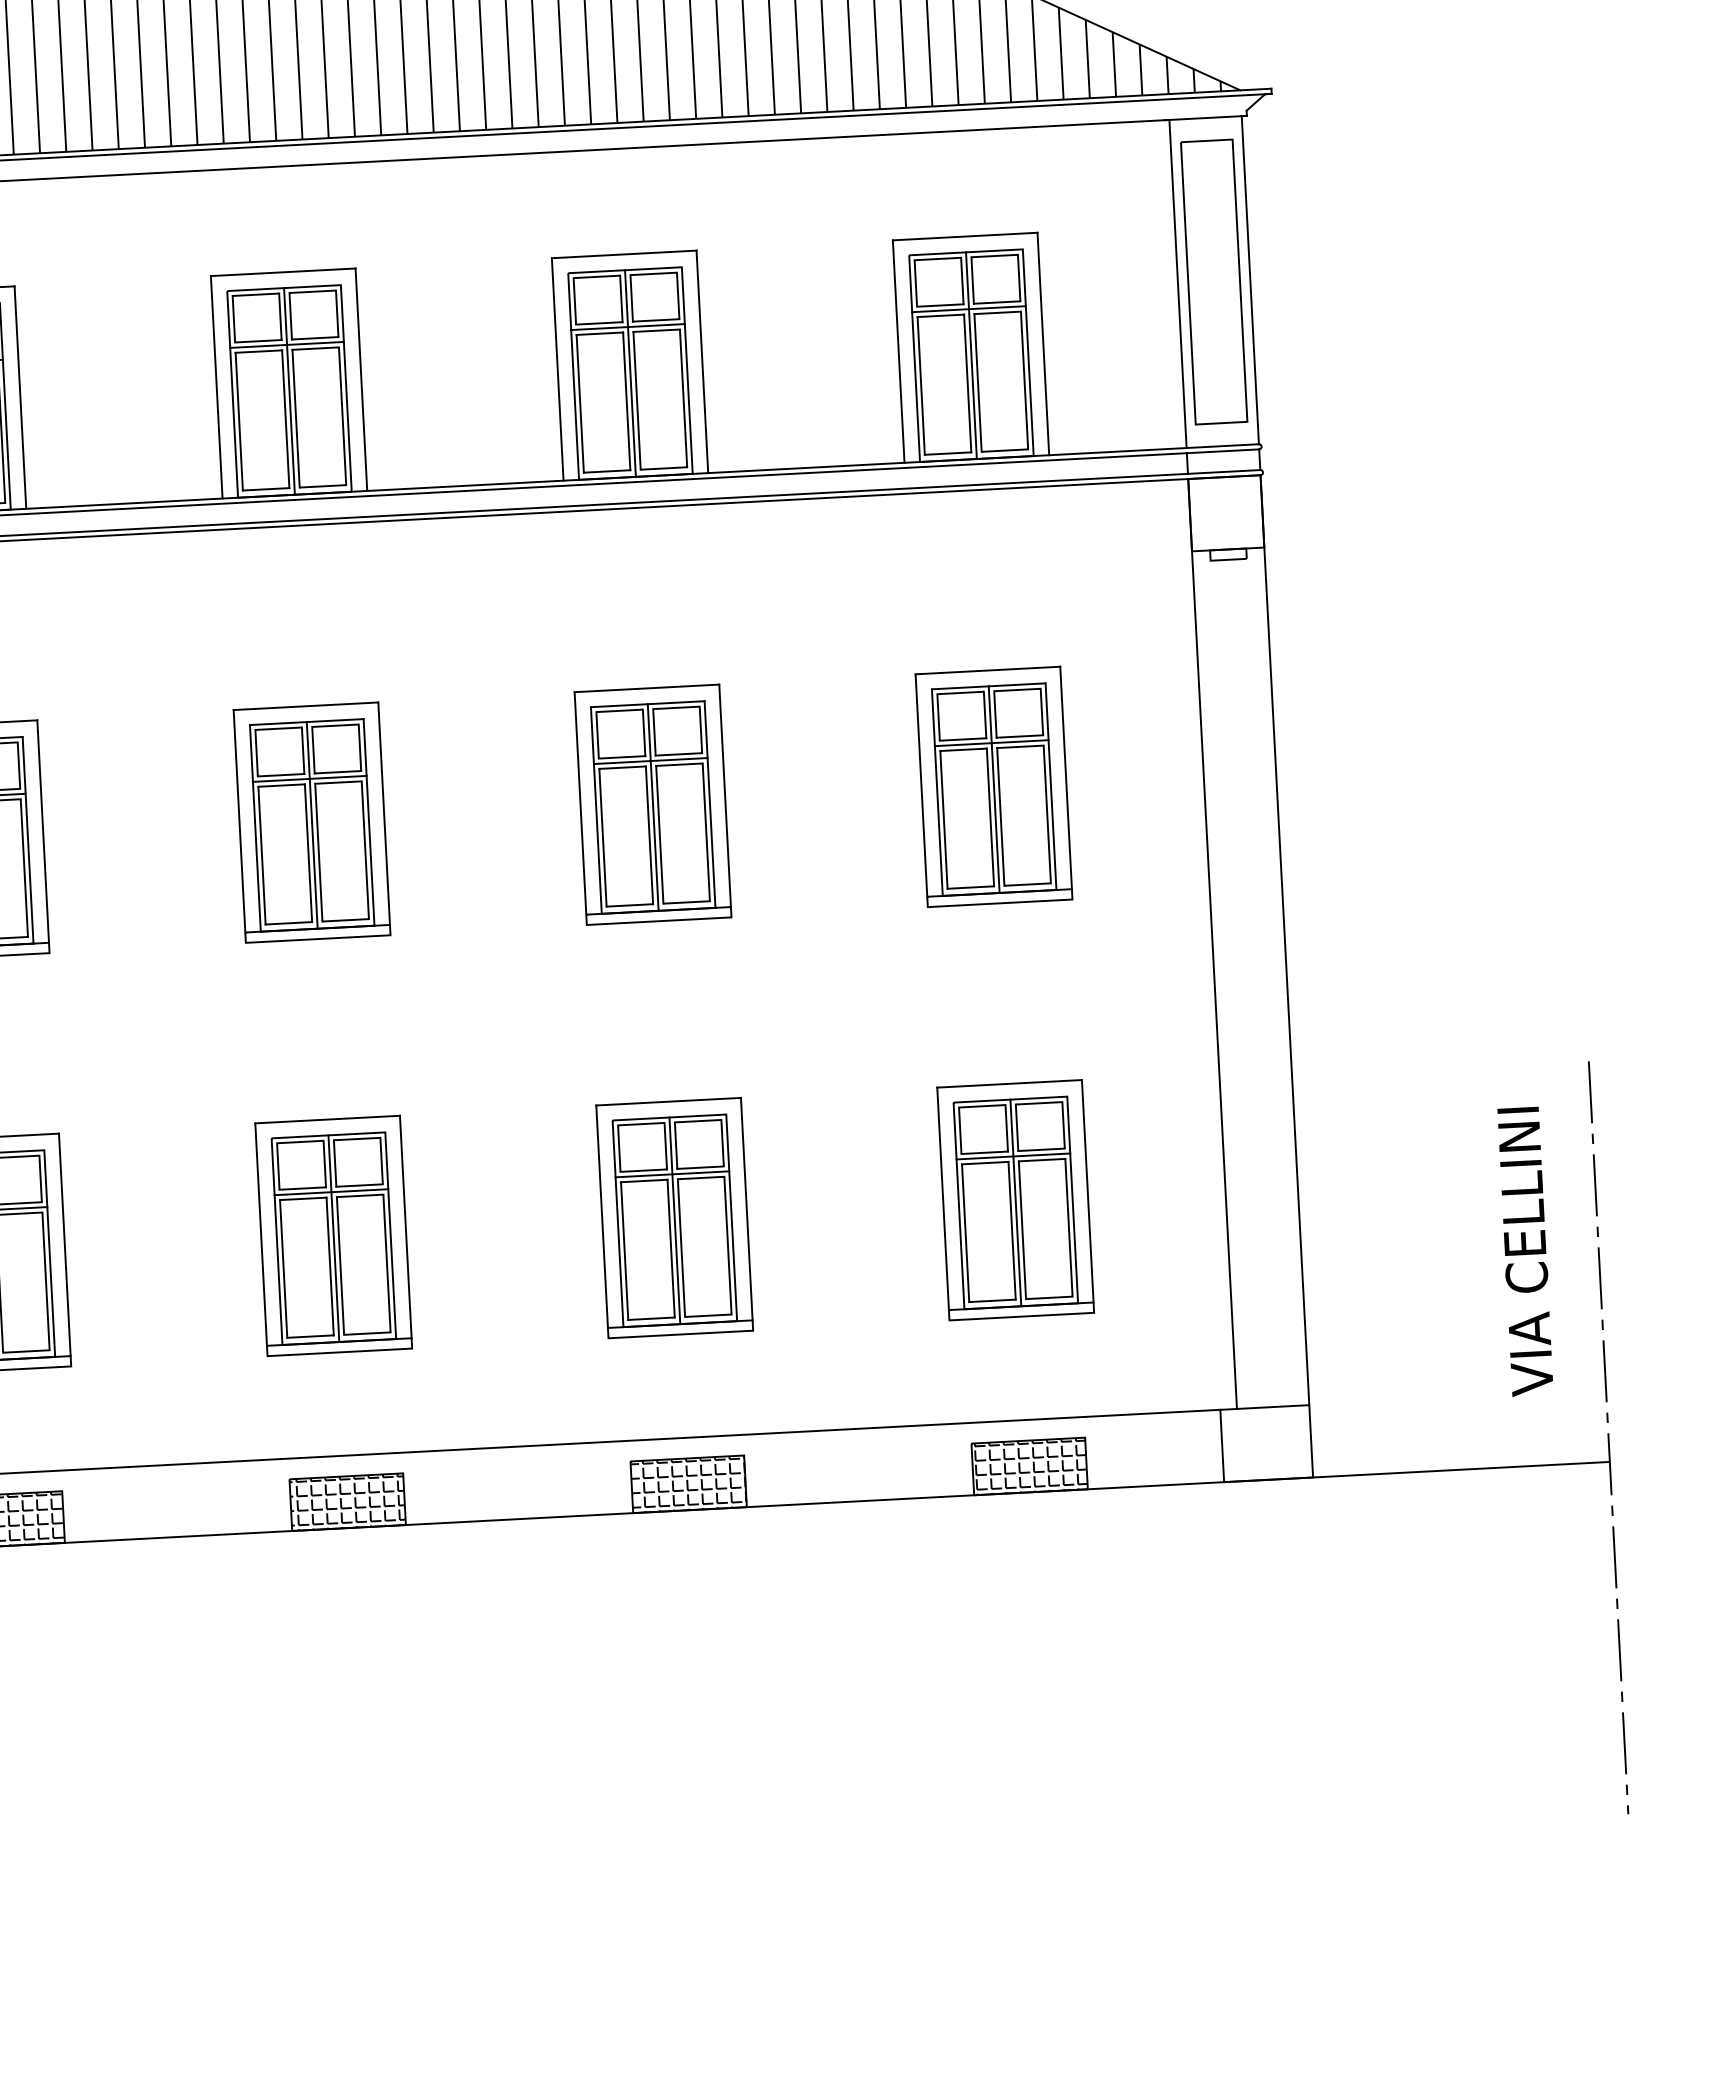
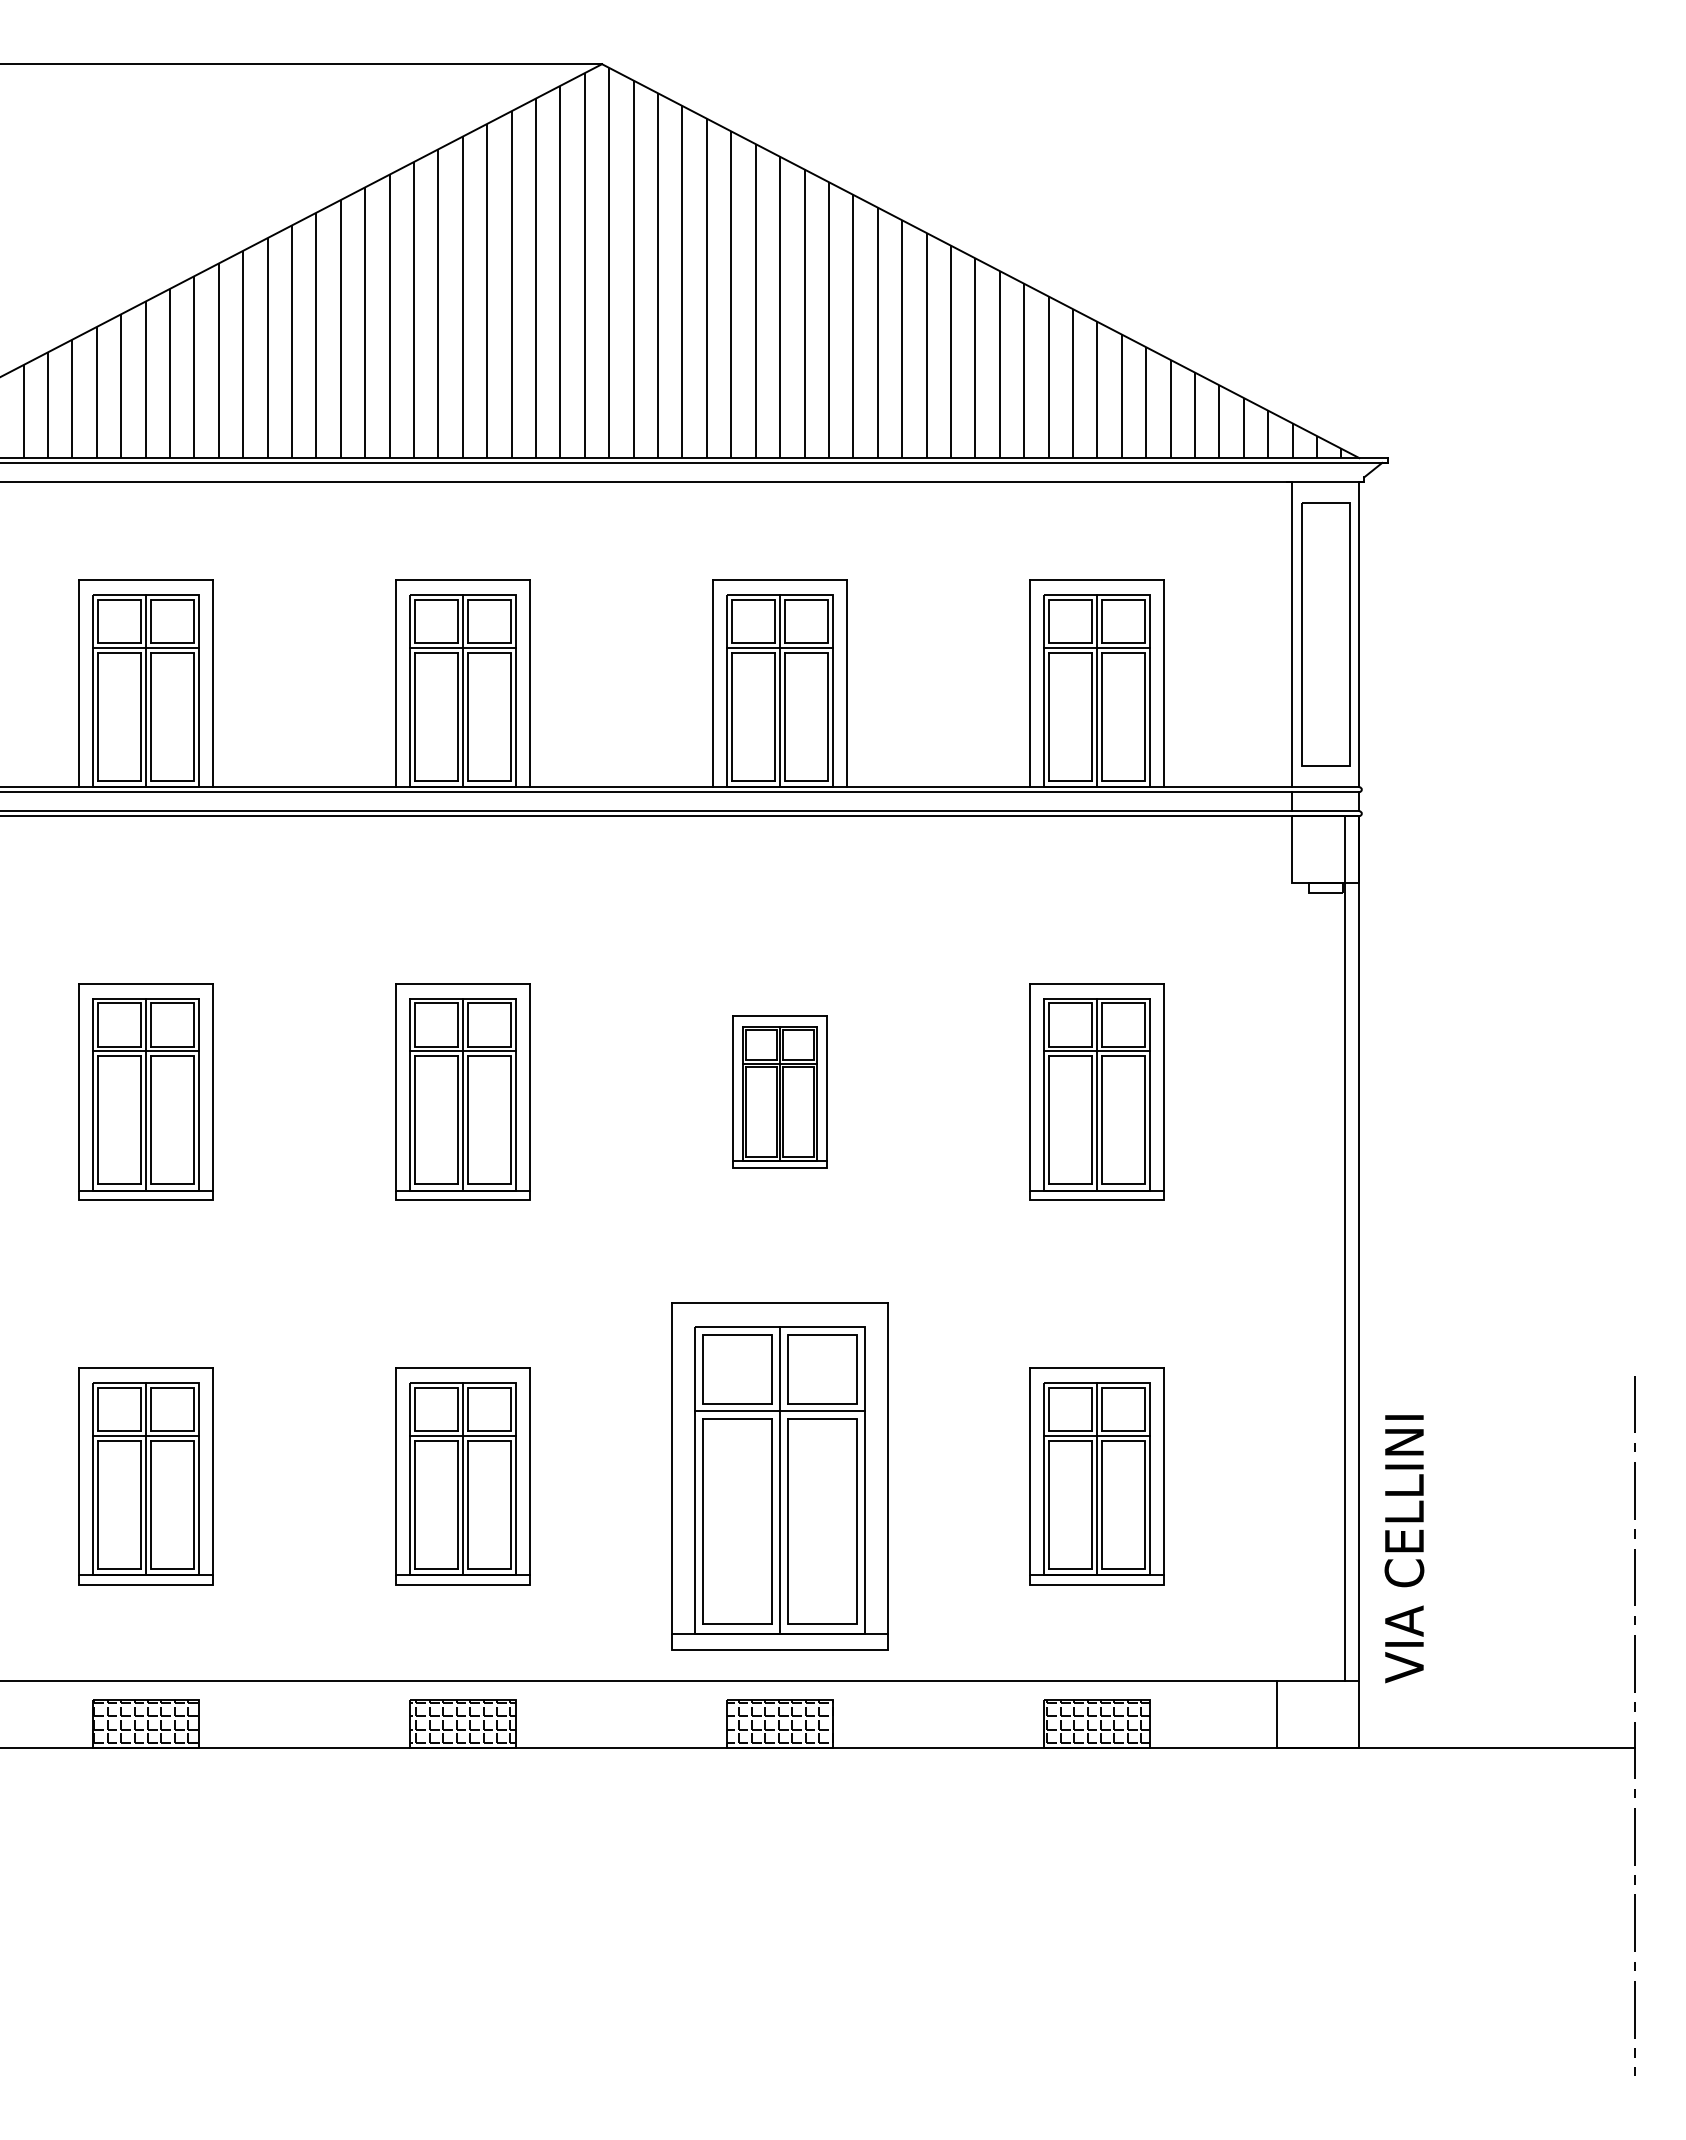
part: (652, 804) -> (779, 1091), size x0.7
line: (1212, 943) -> (1345, 1248), moved
part: (674, 1218) -> (779, 1476), size x1.6
text: (1525, 1252) -> (1404, 1549), moved

